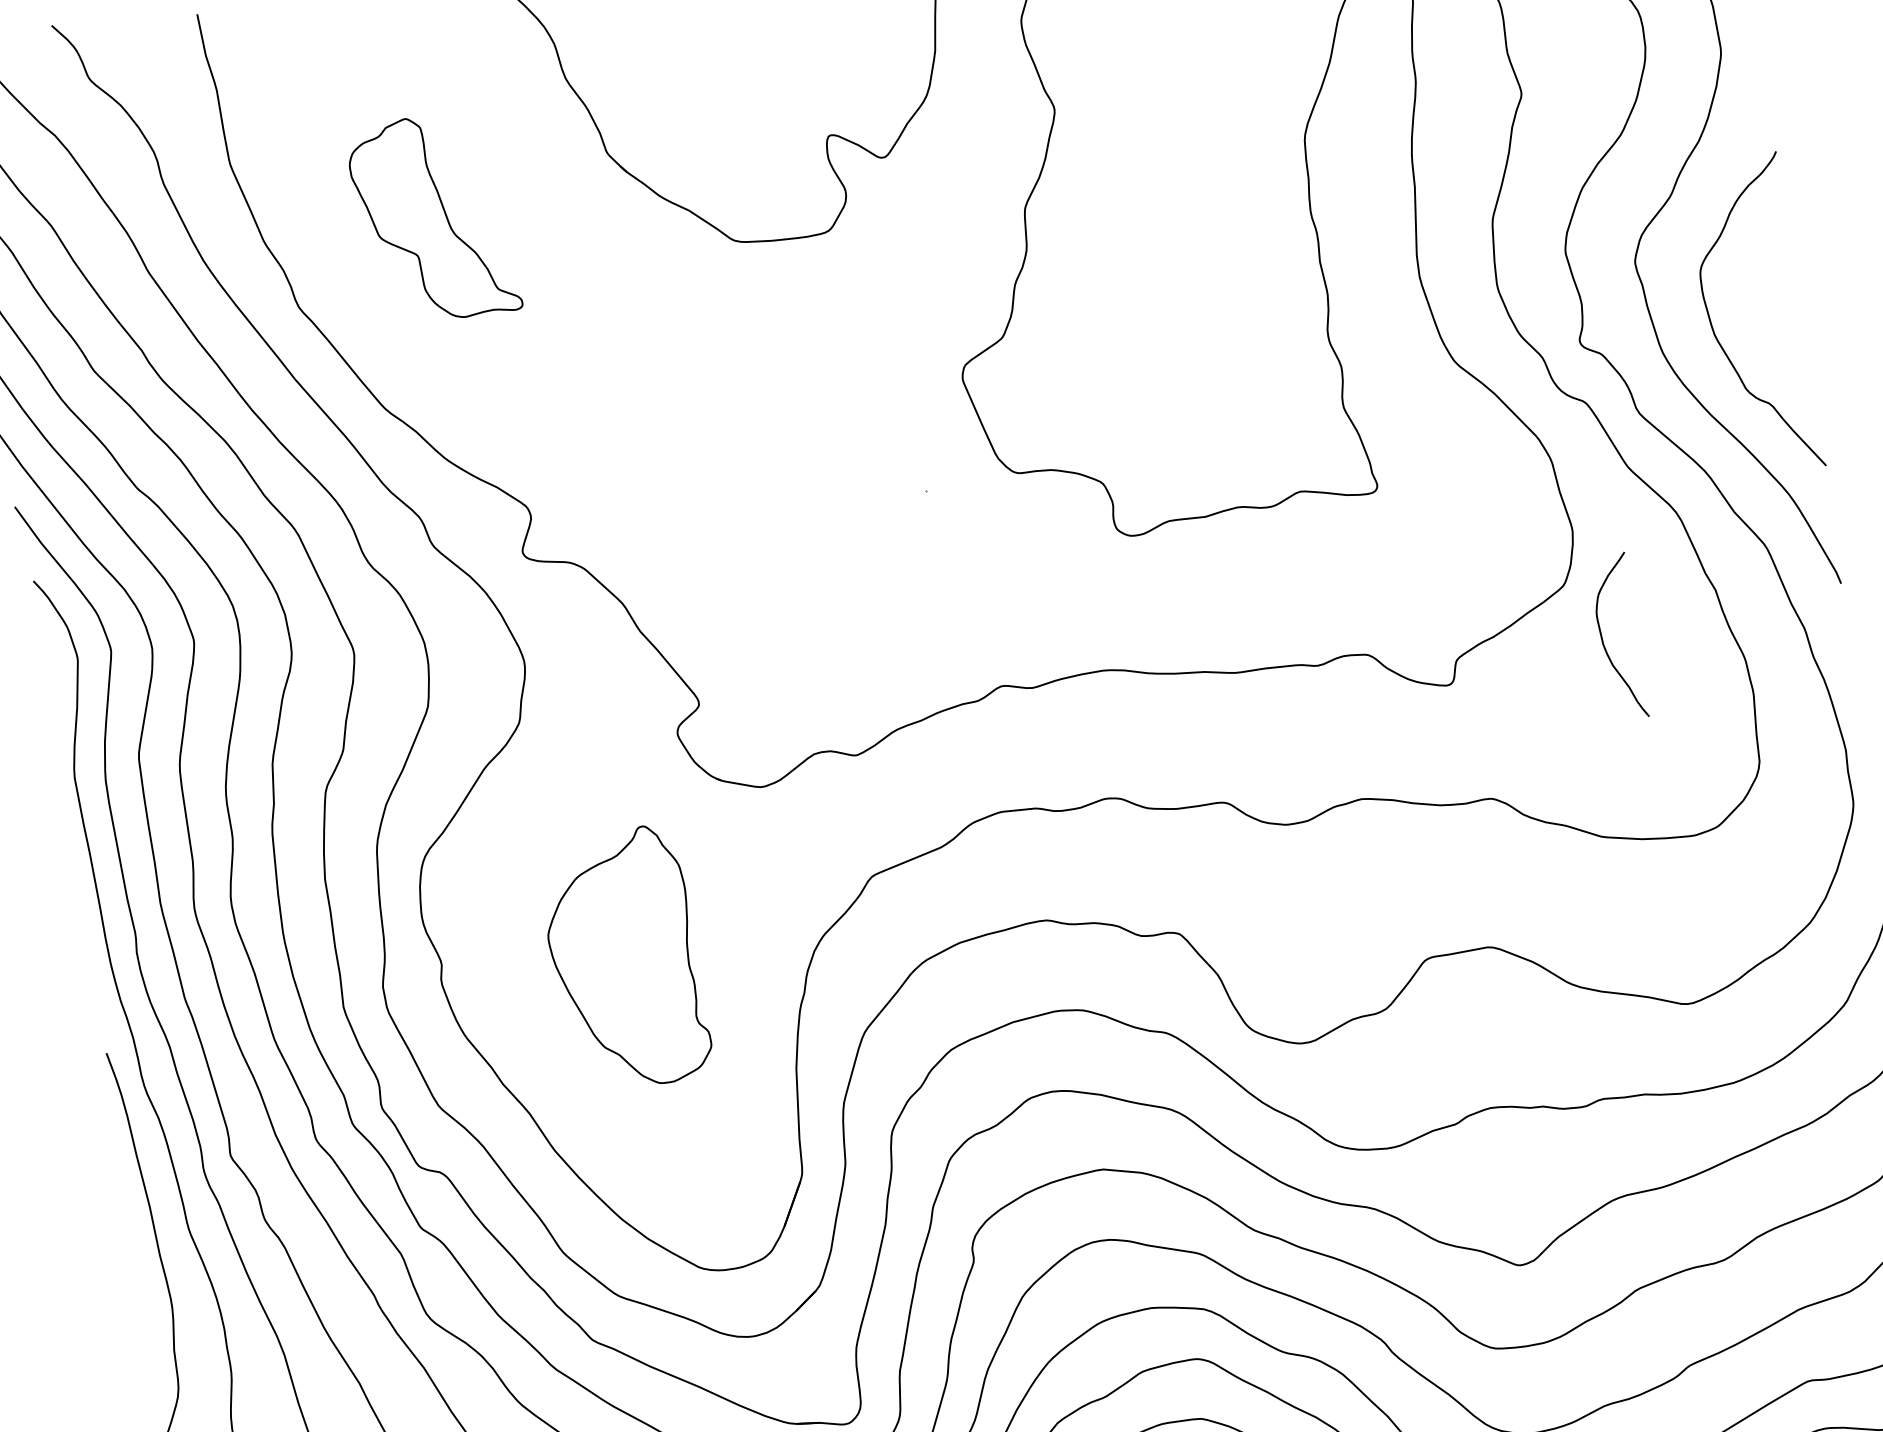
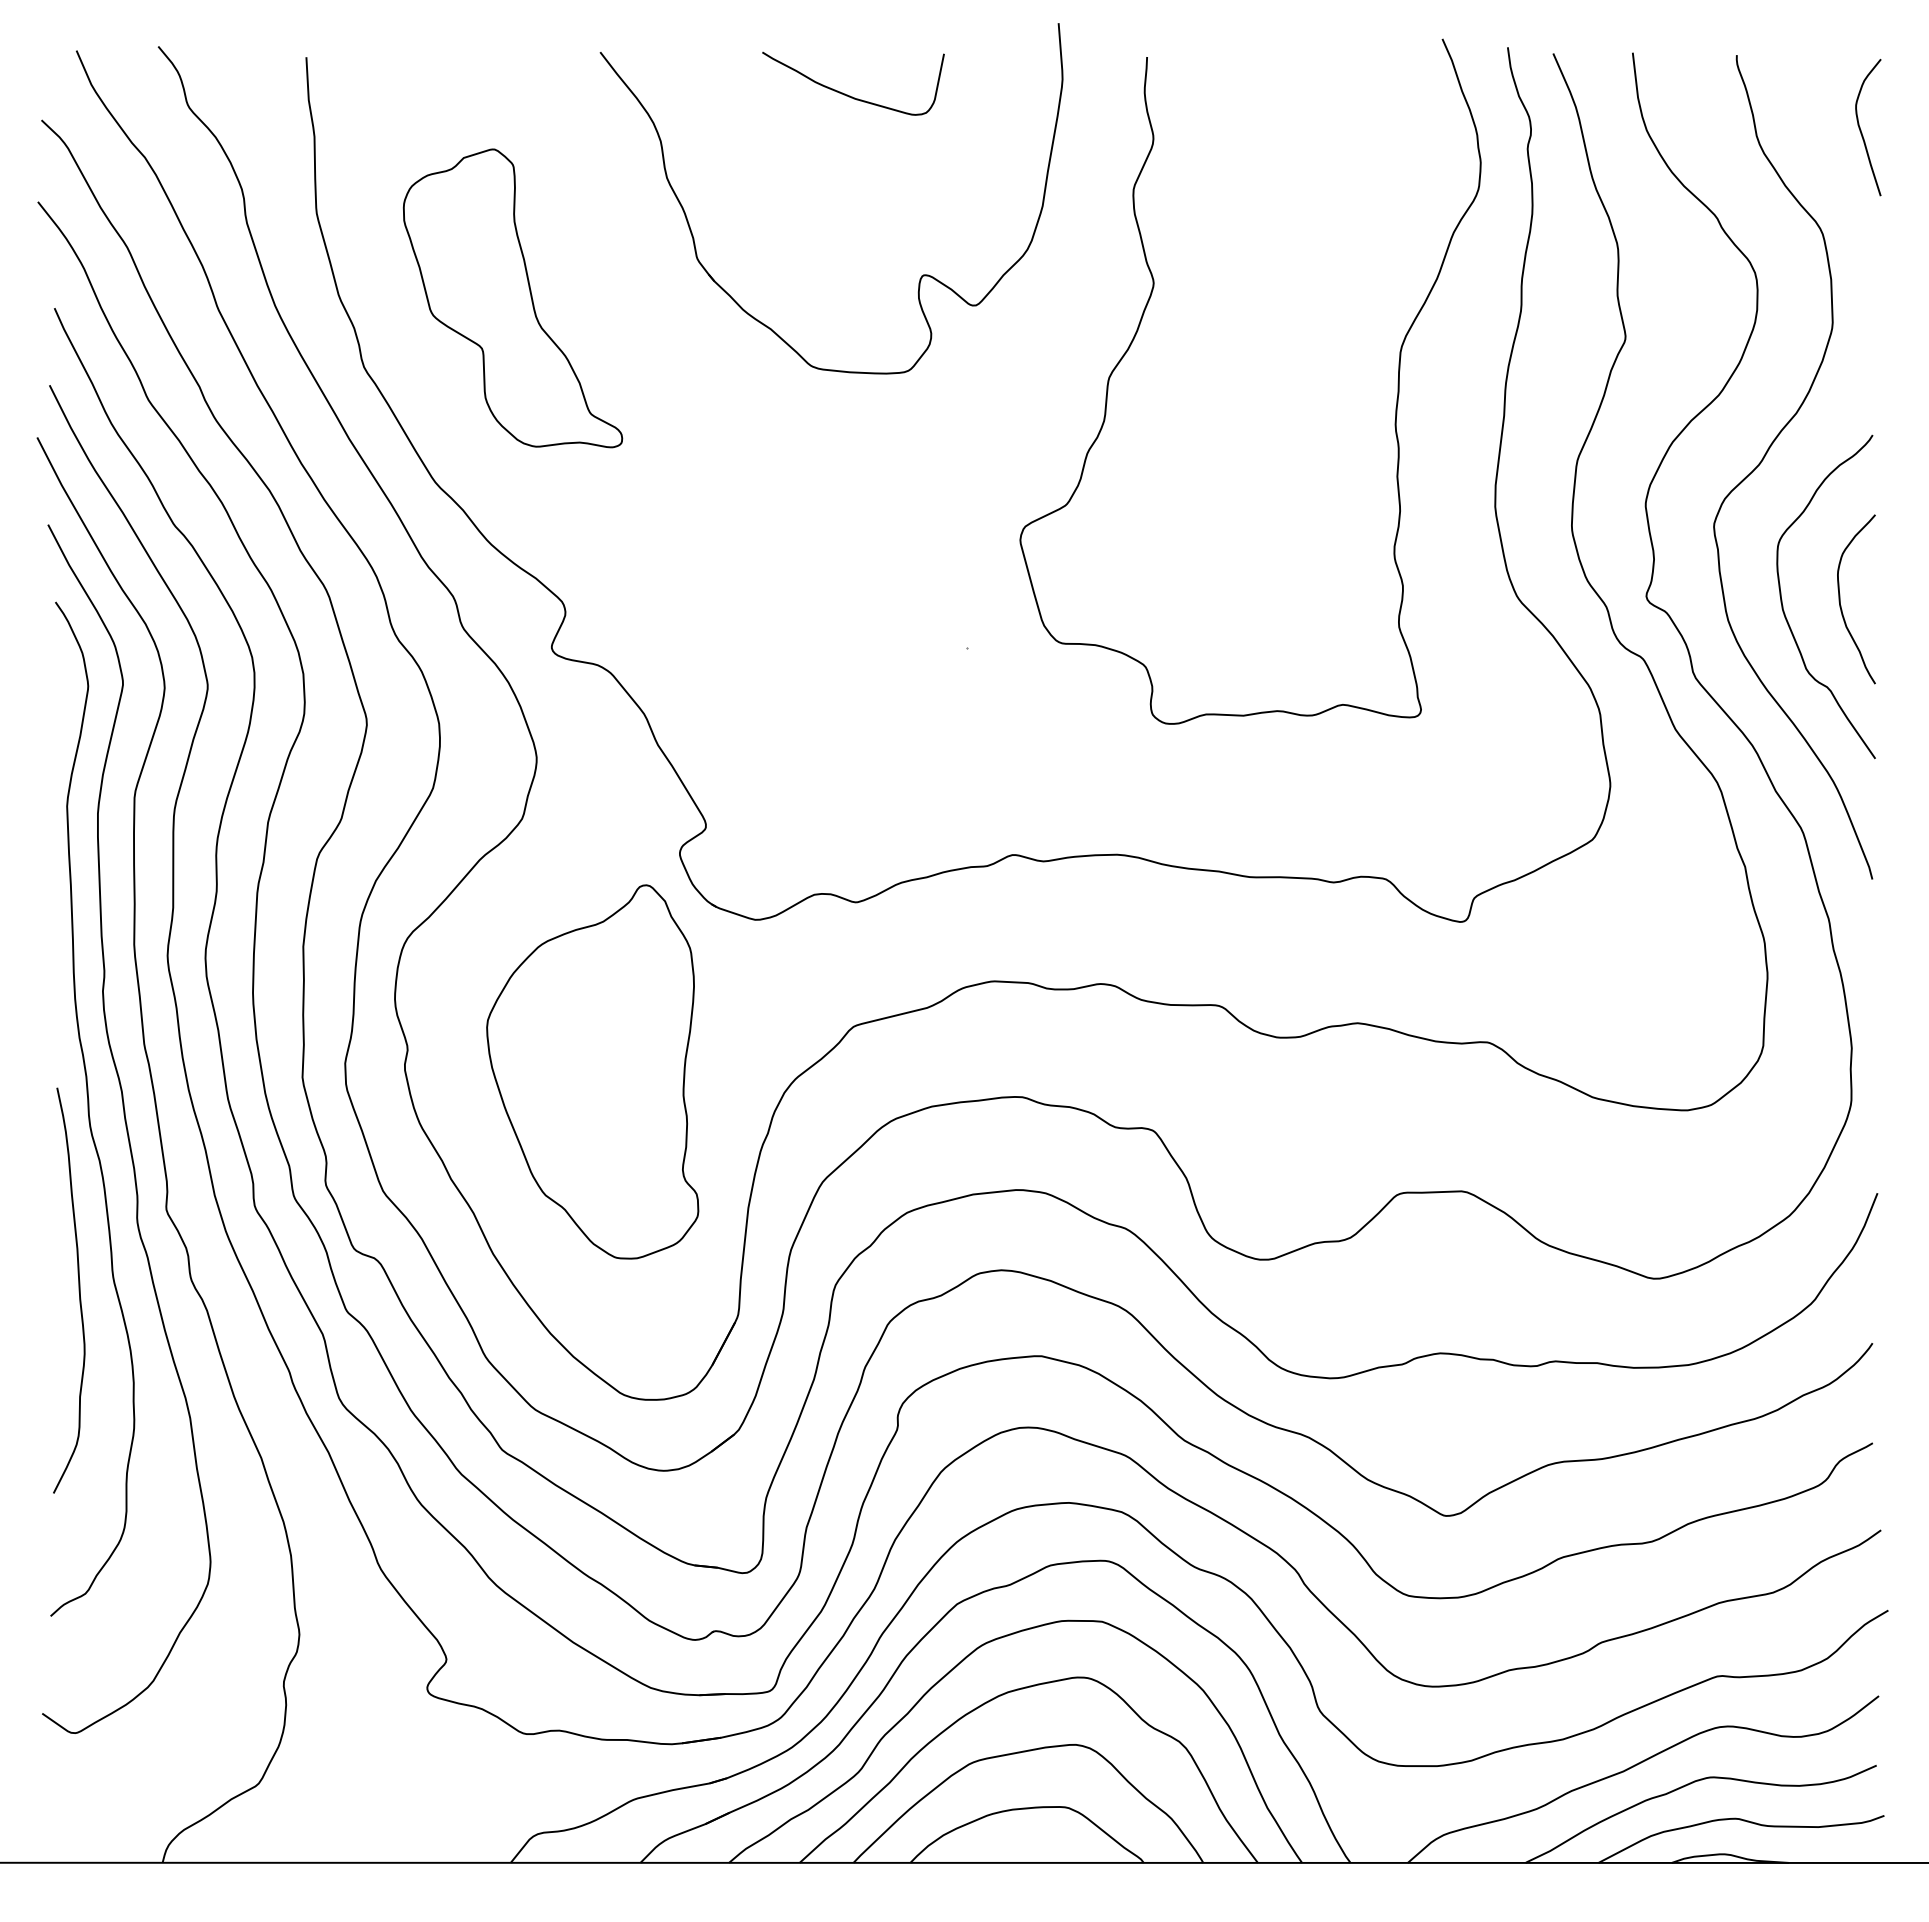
part: (433, 218) -> (512, 298), size x1.43
curve: (1603, 639) -> (1840, 599), moved
part: (624, 958) -> (592, 1071), size x1.43

